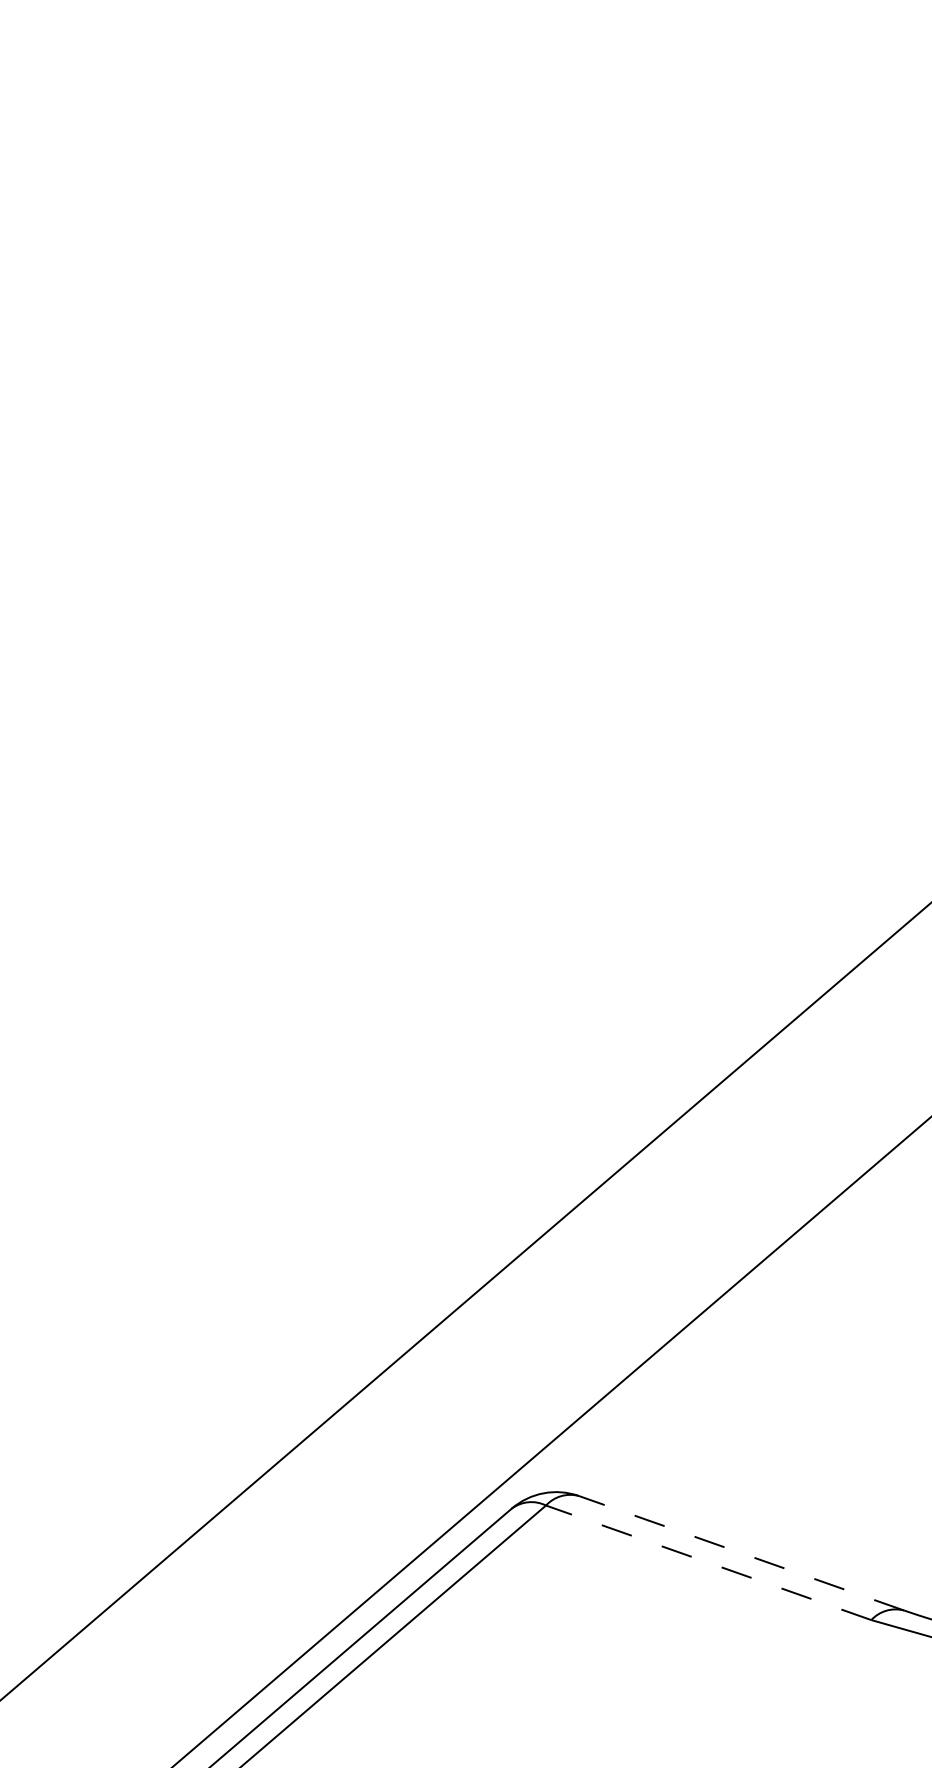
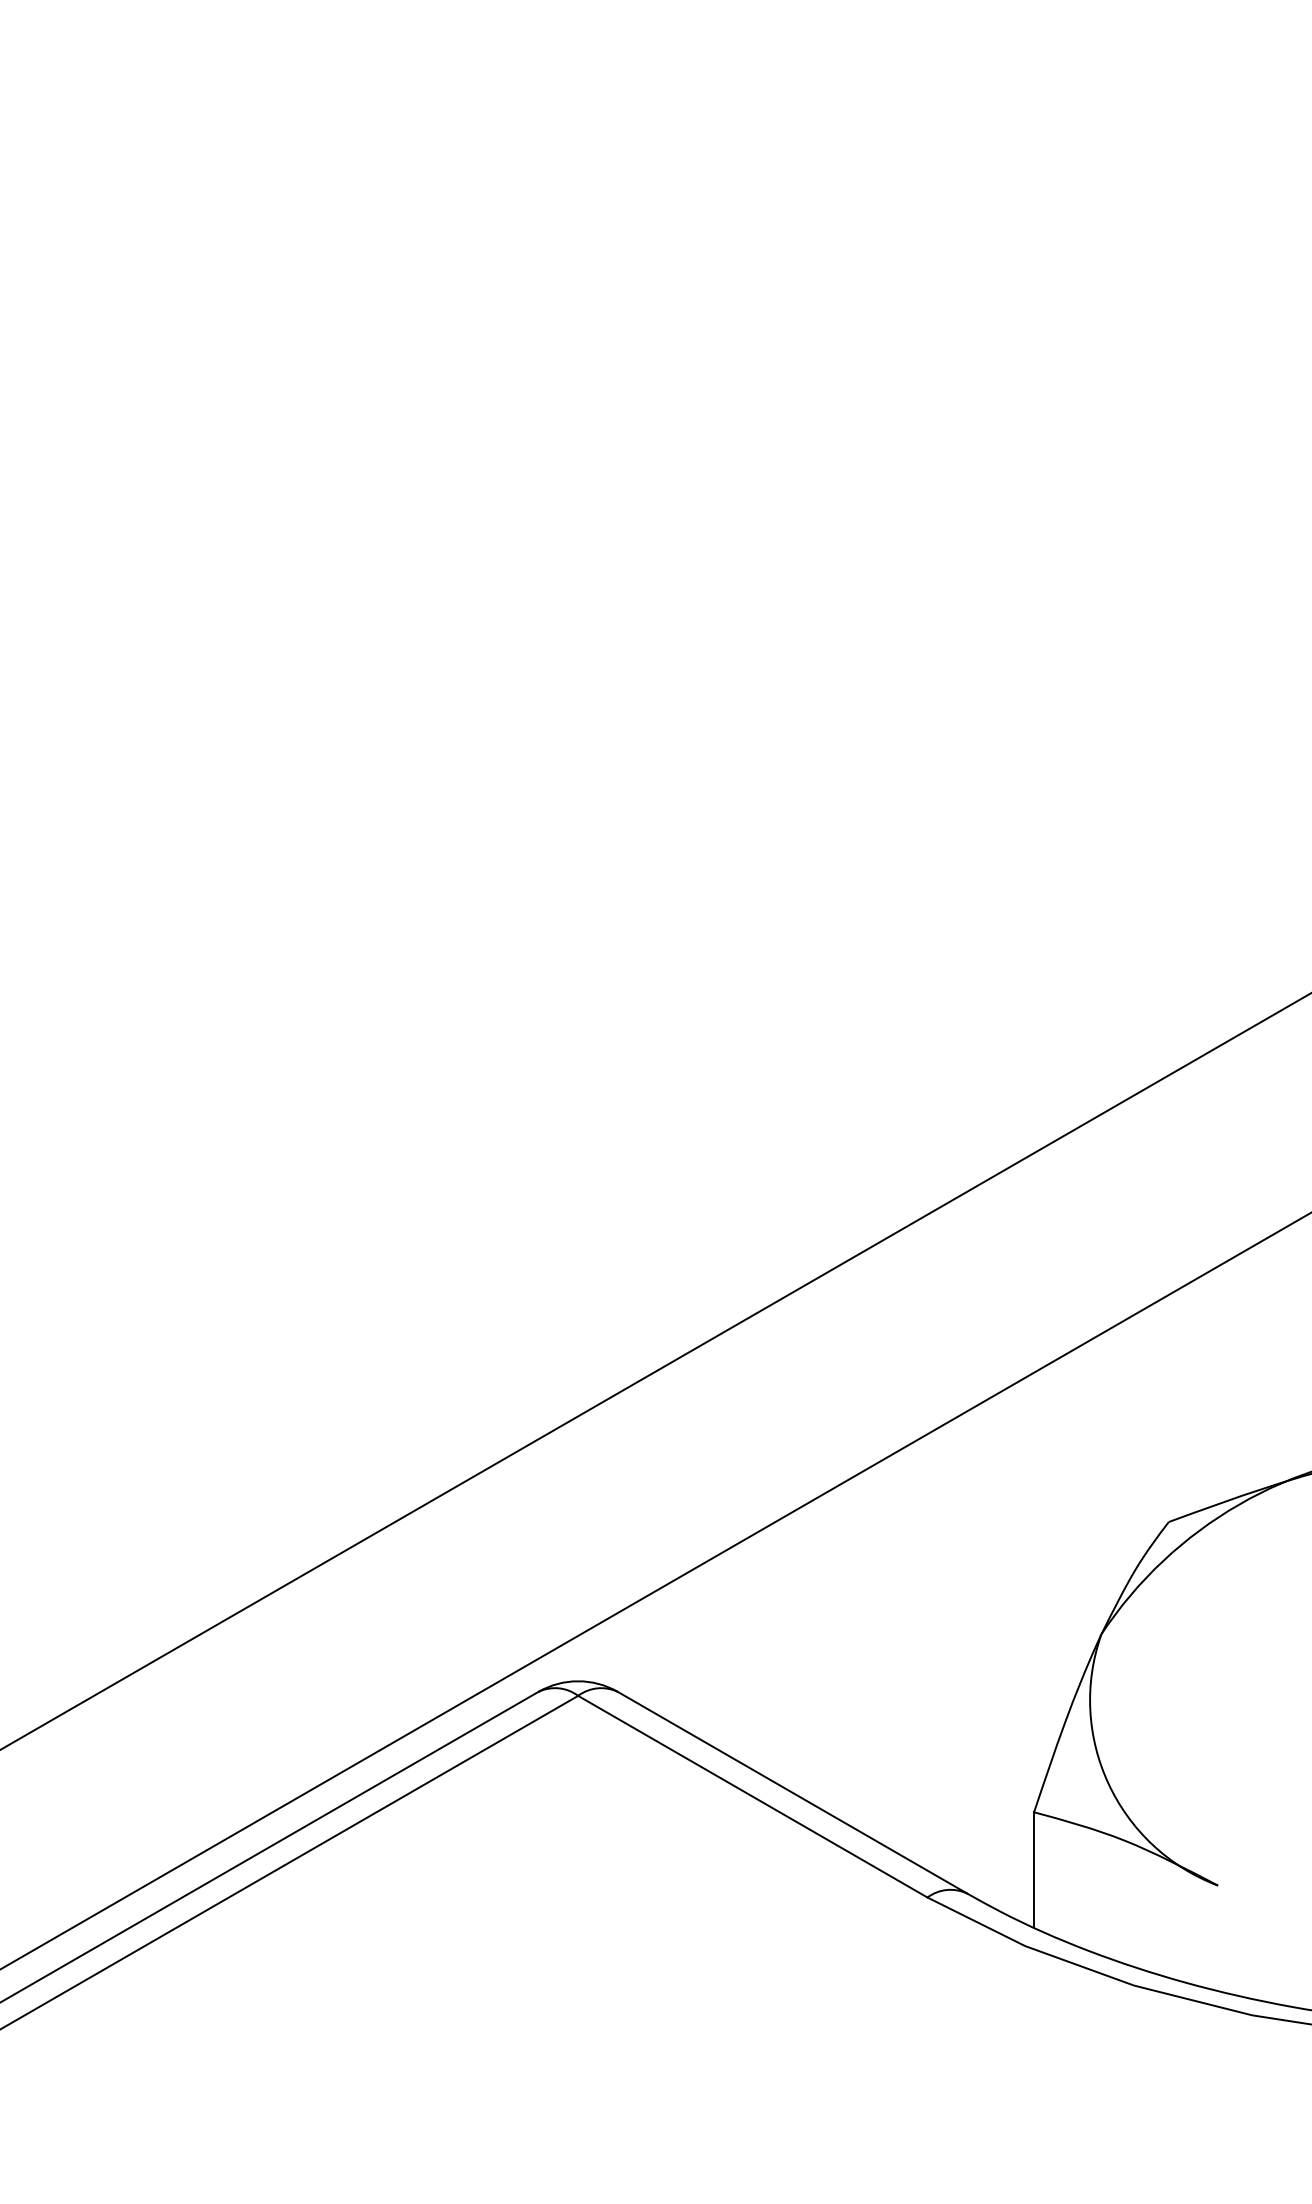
line: (741, 1553) -> (792, 1792), dashed -> solid
line: (708, 1562) -> (752, 1796), dashed -> solid

